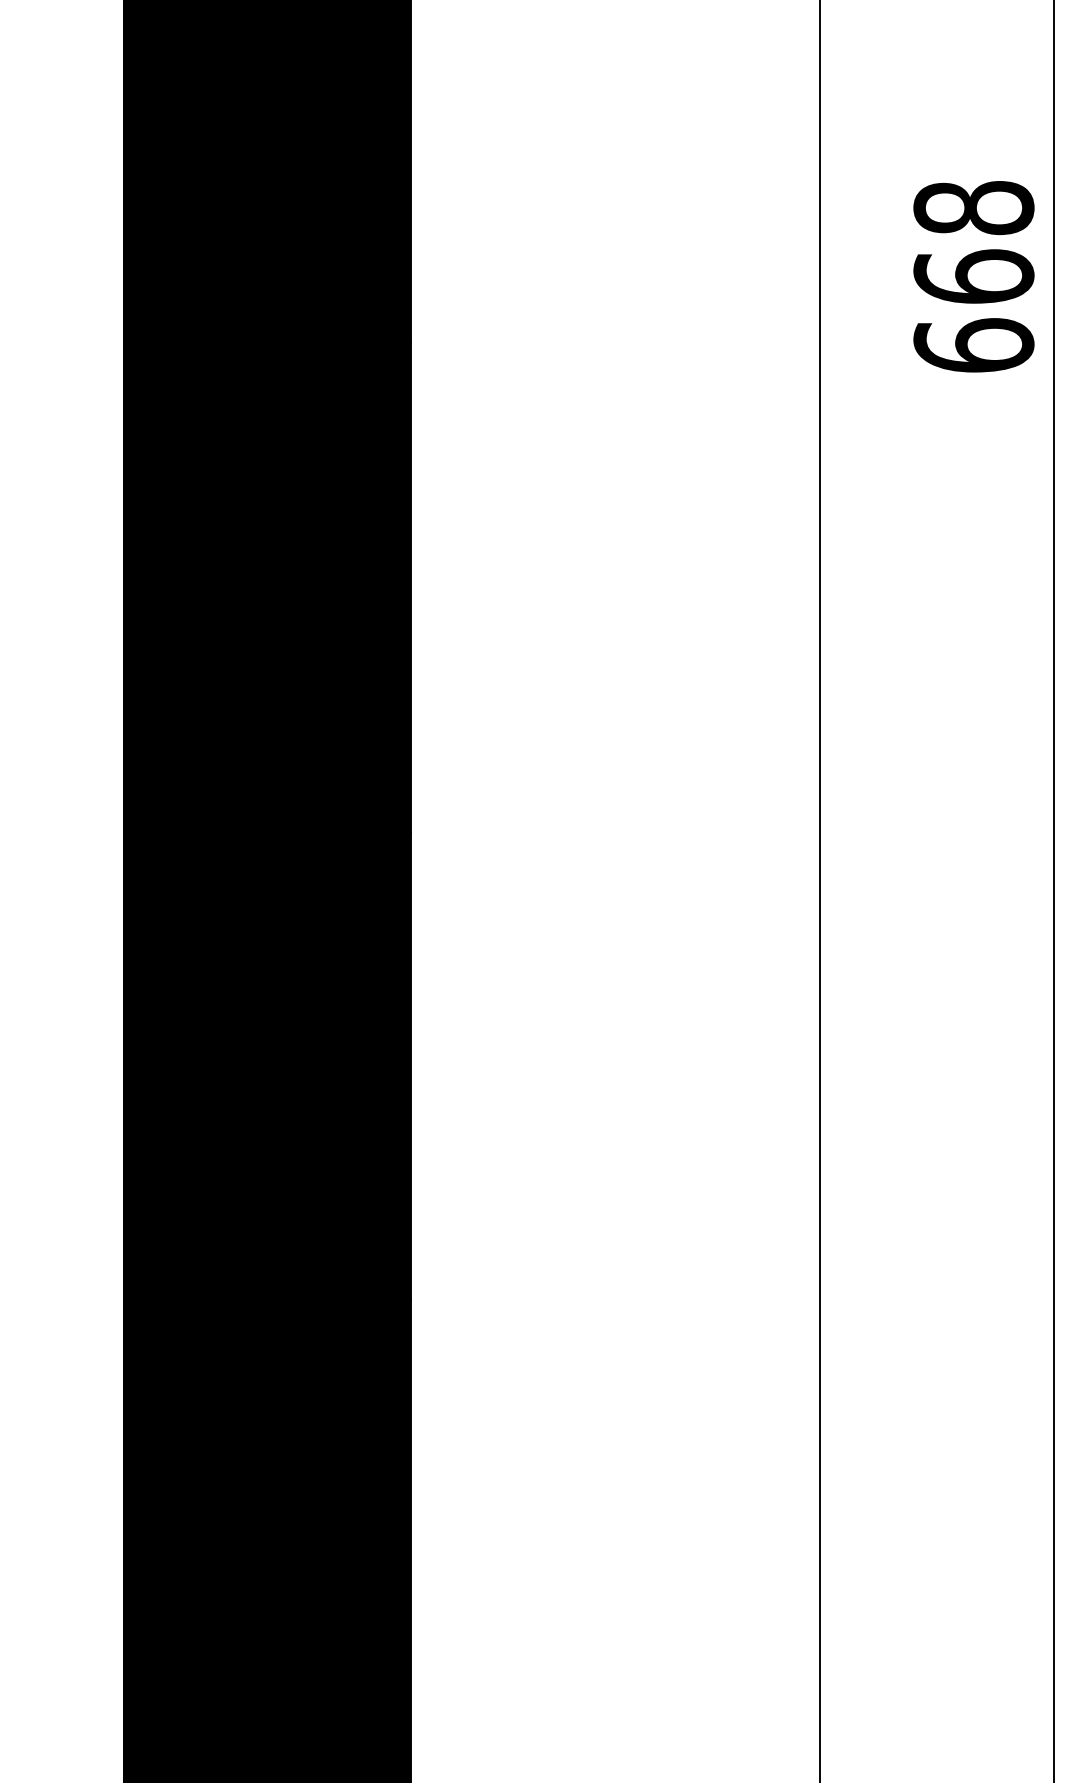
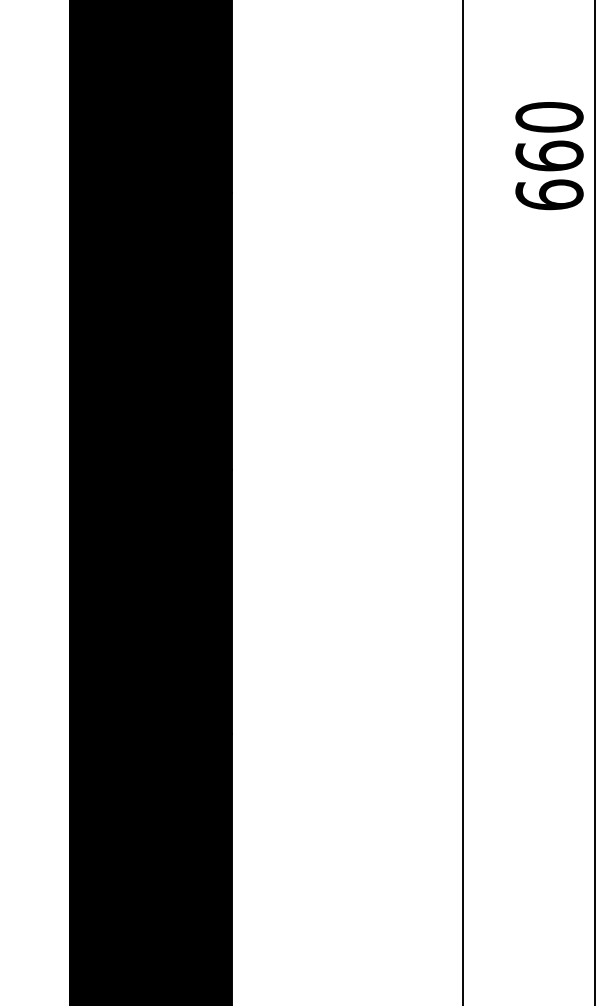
text: (973, 208) -> (549, 117), 668 -> 660

